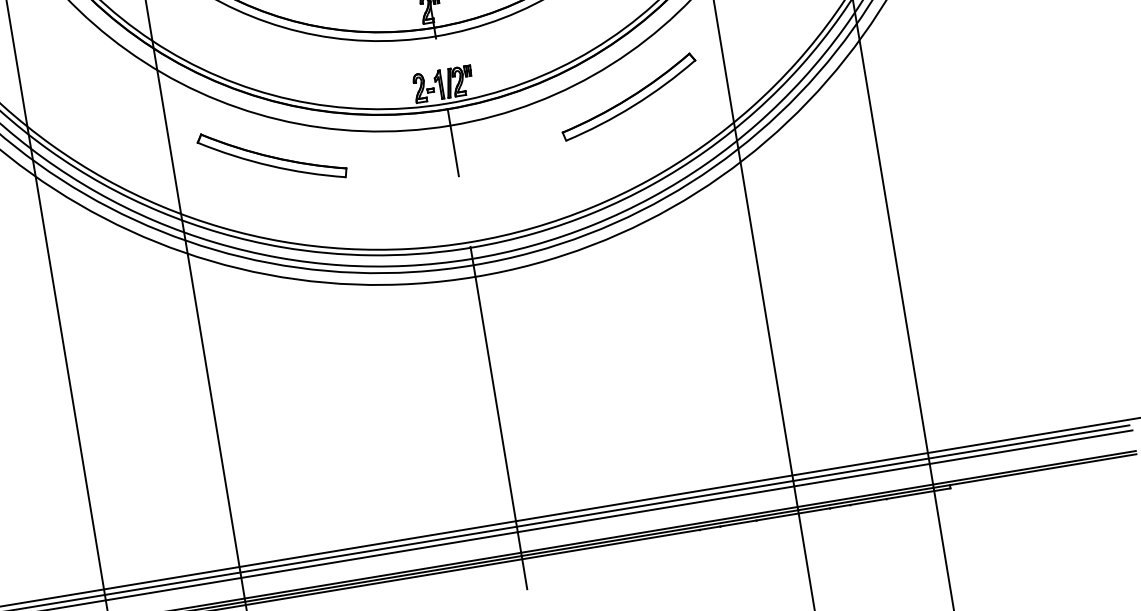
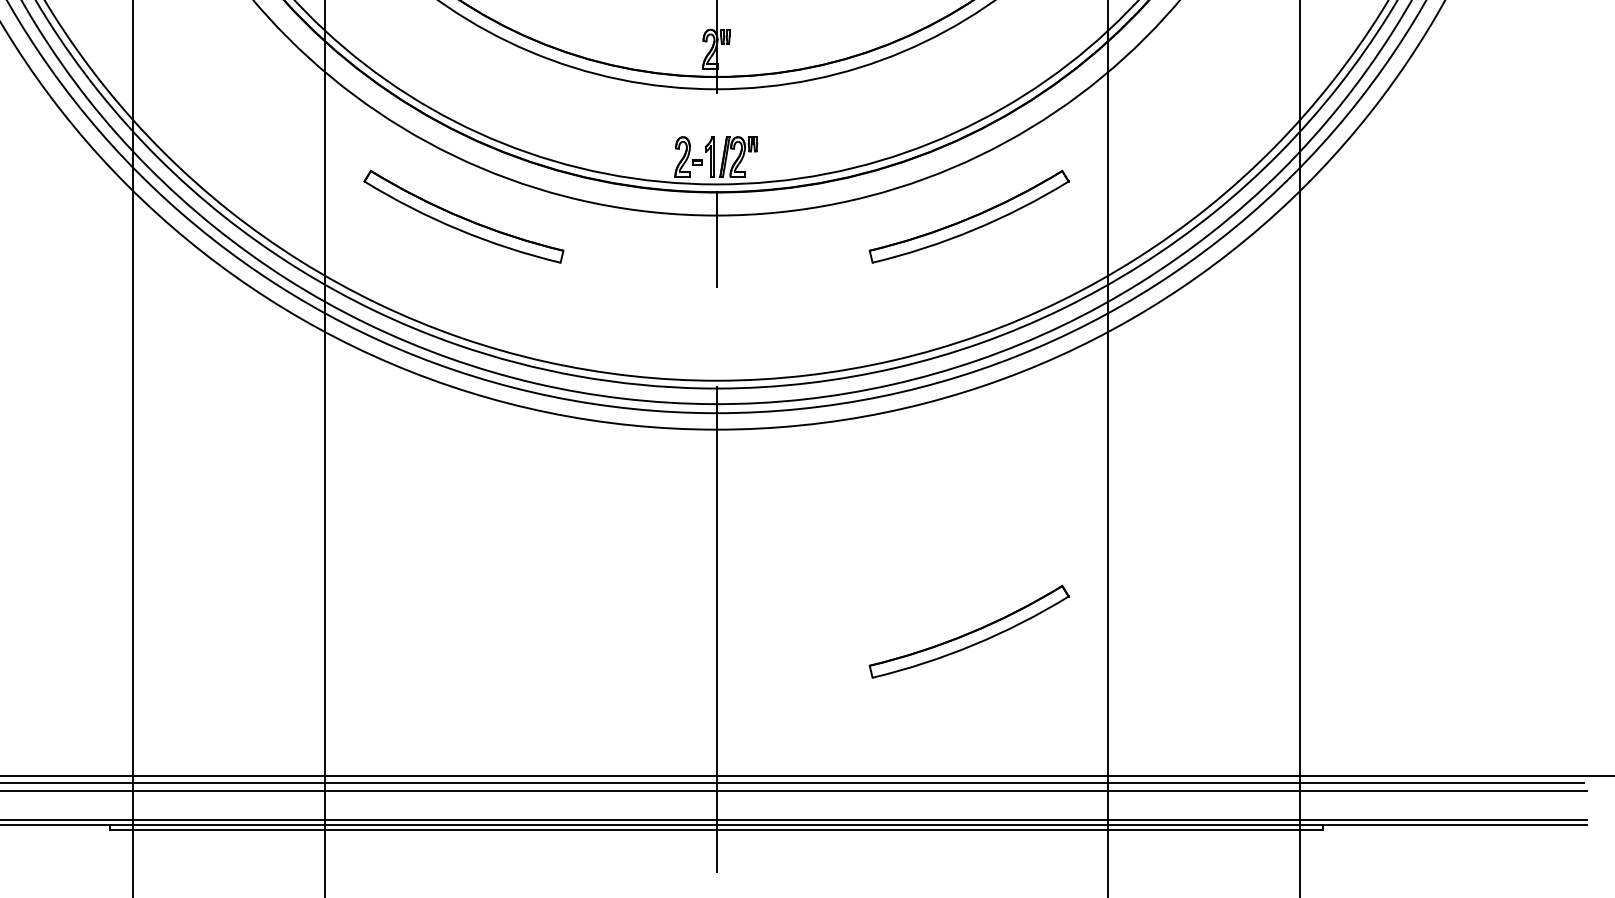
part: (677, 389) -> (968, 631), added

